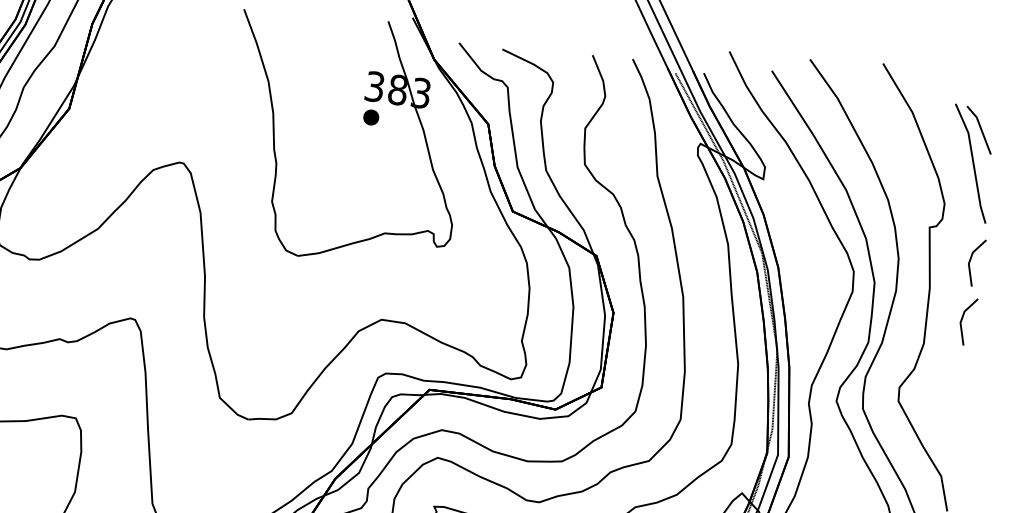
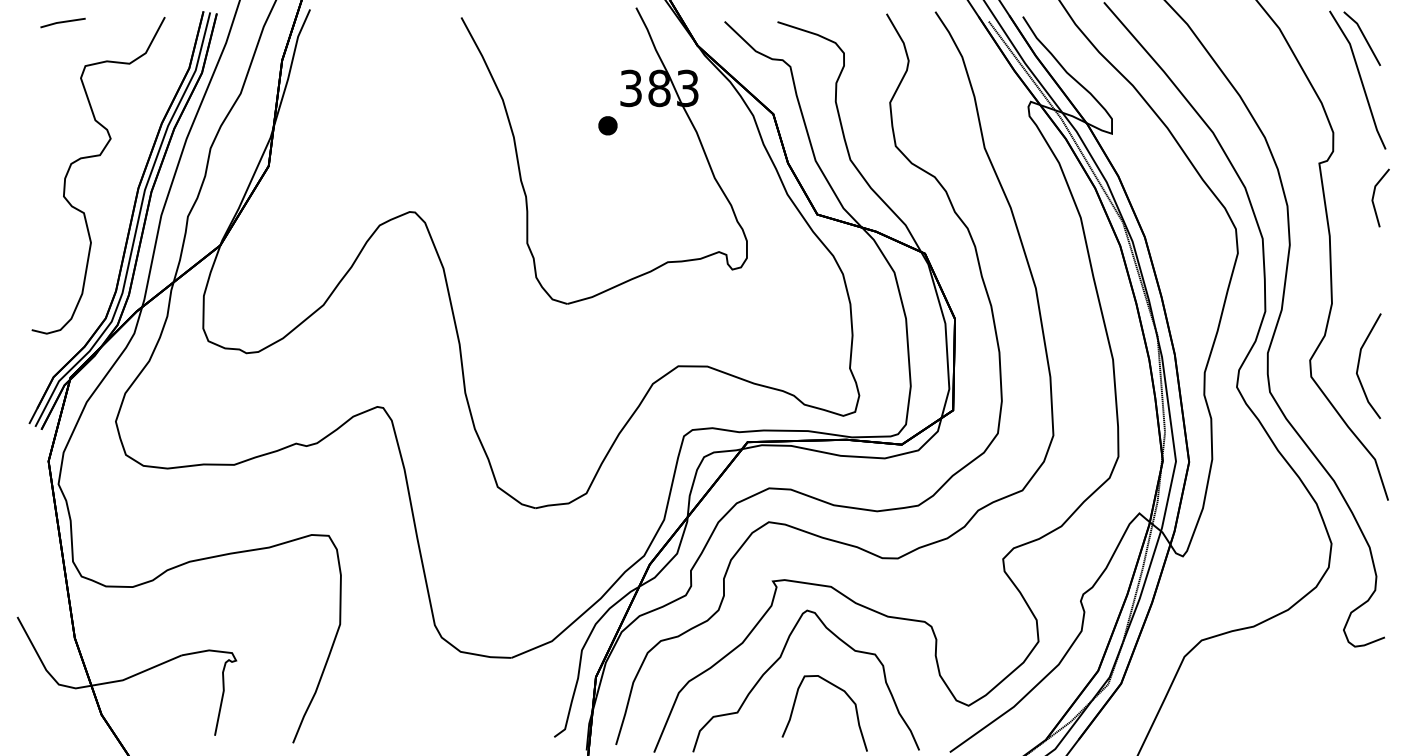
part: (370, 117) -> (607, 125), moved
line: (962, 319) -> (1374, 268), removed
line: (939, 397) -> (1359, 365), added

